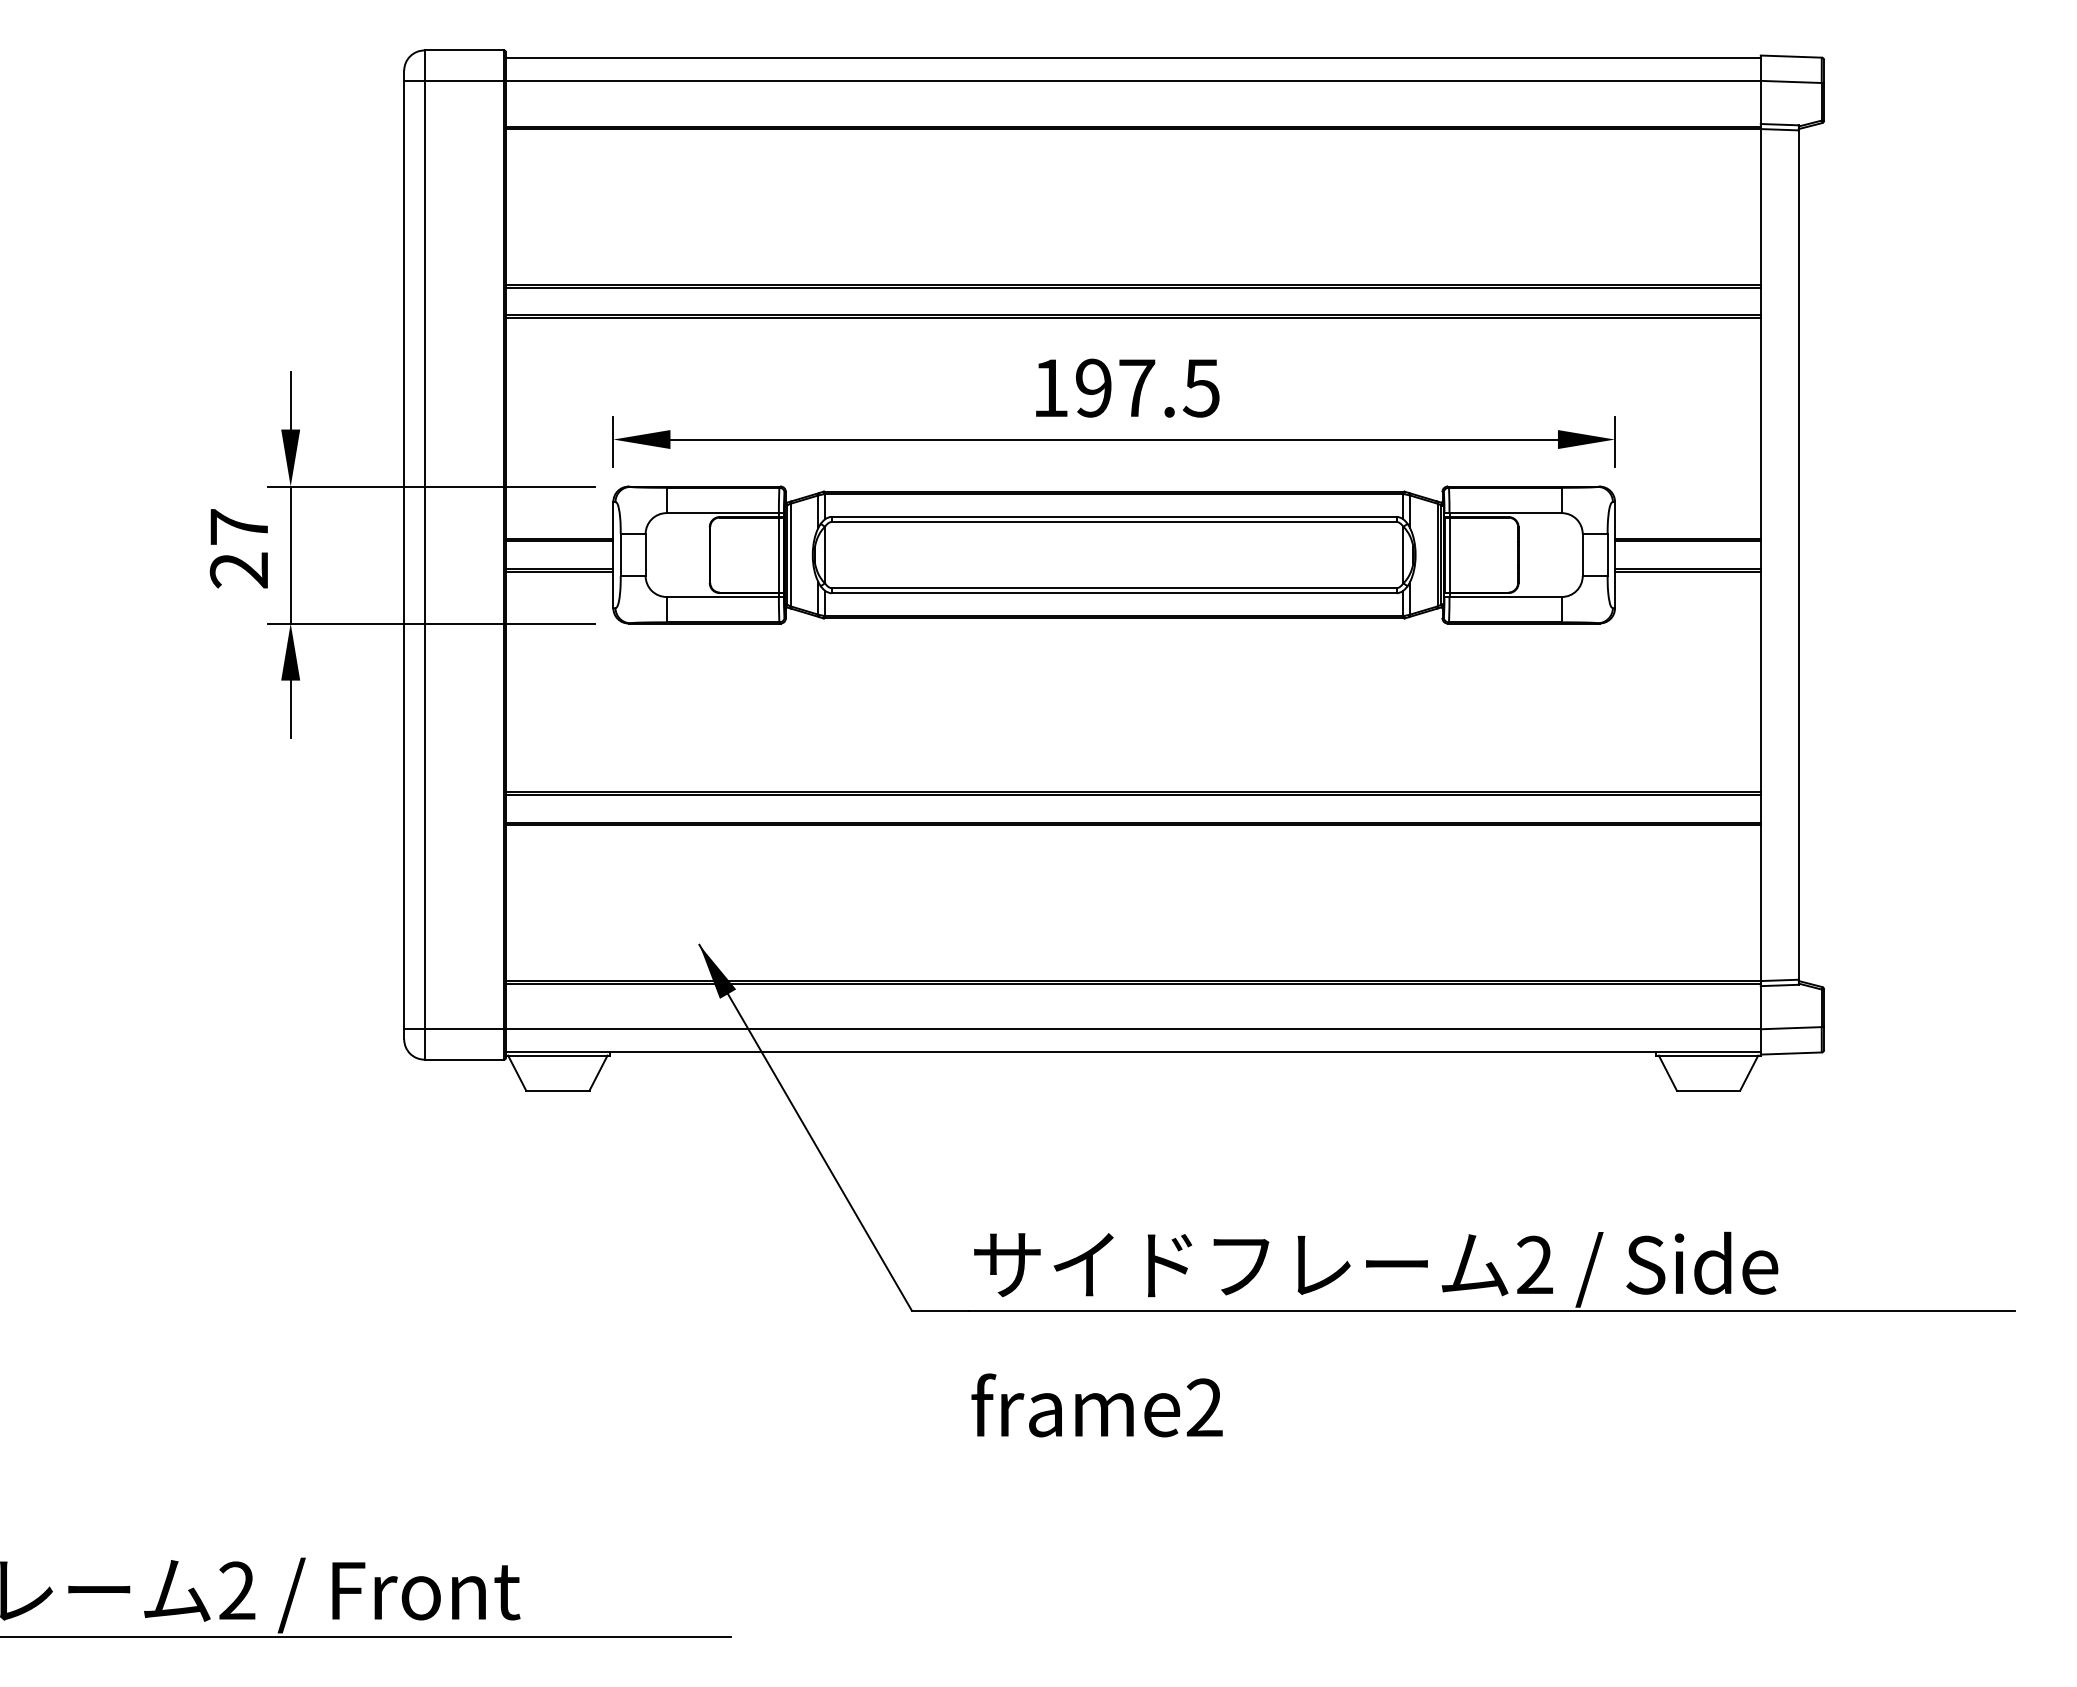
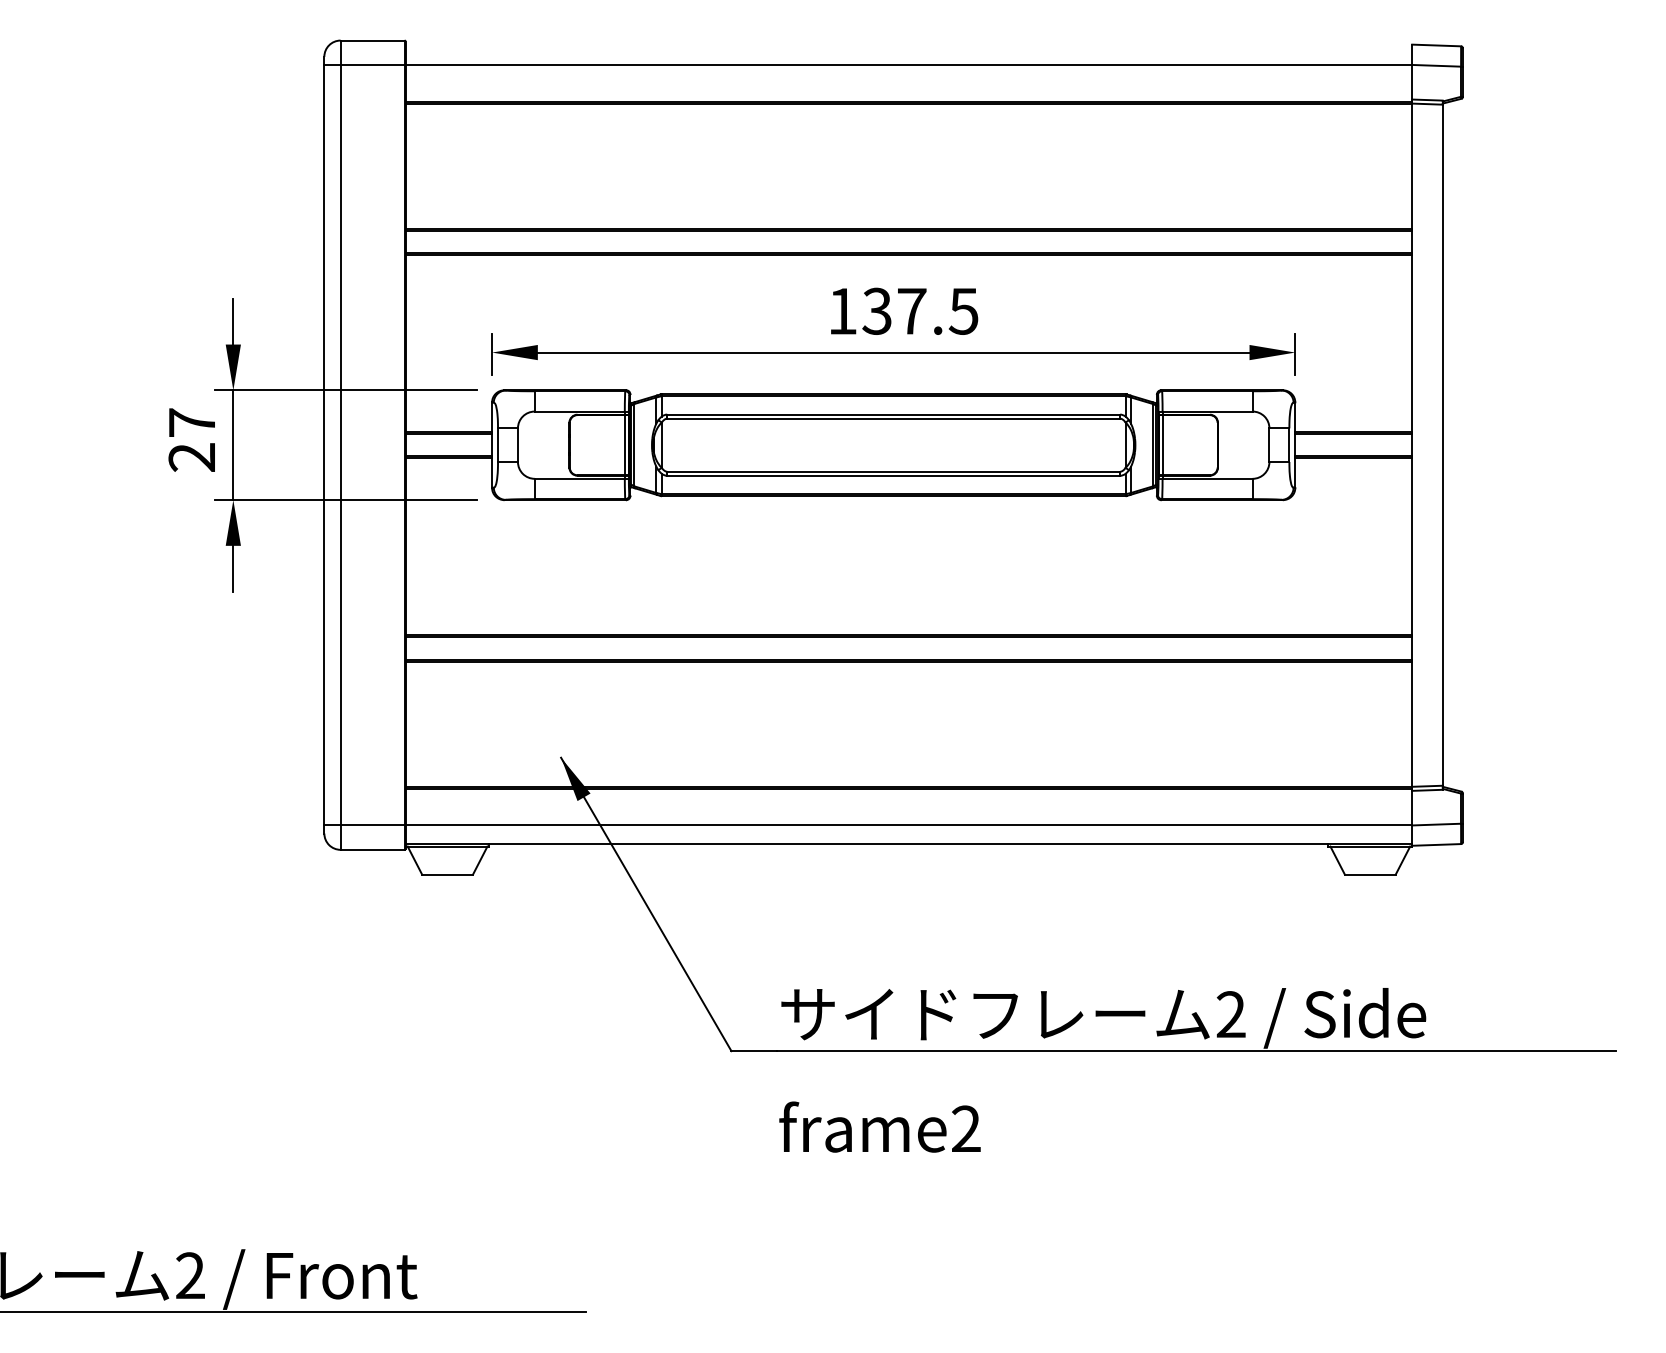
line: (1132, 58) -> (908, 47), removed
text: (1093, 387) -> (877, 310), 197.5 -> 137.5

